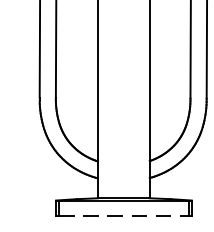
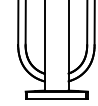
line: (123, 215) -> (56, 98), dashed -> solid

